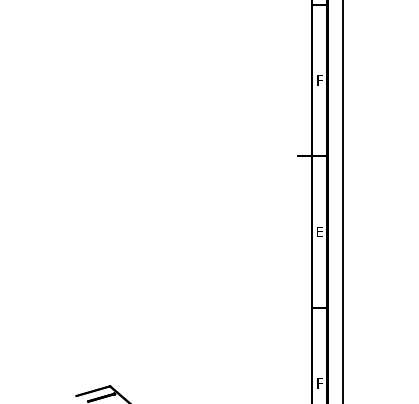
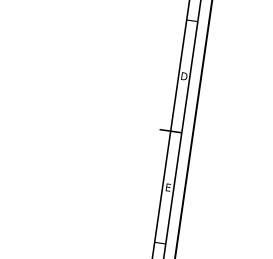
text: (320, 80) -> (184, 76), F -> D

